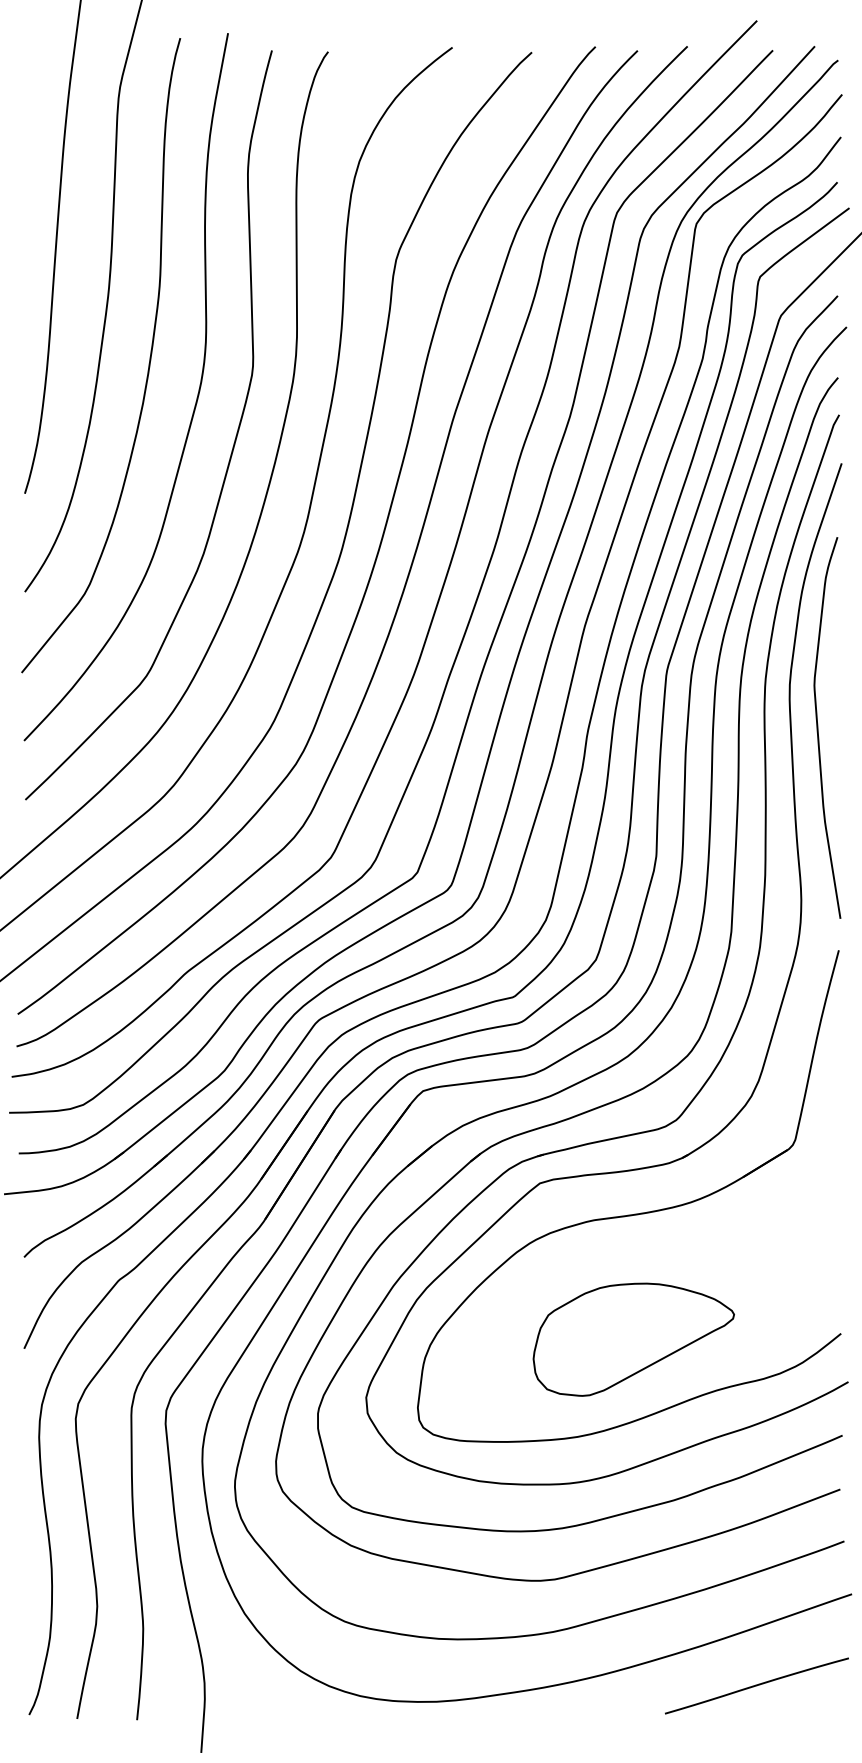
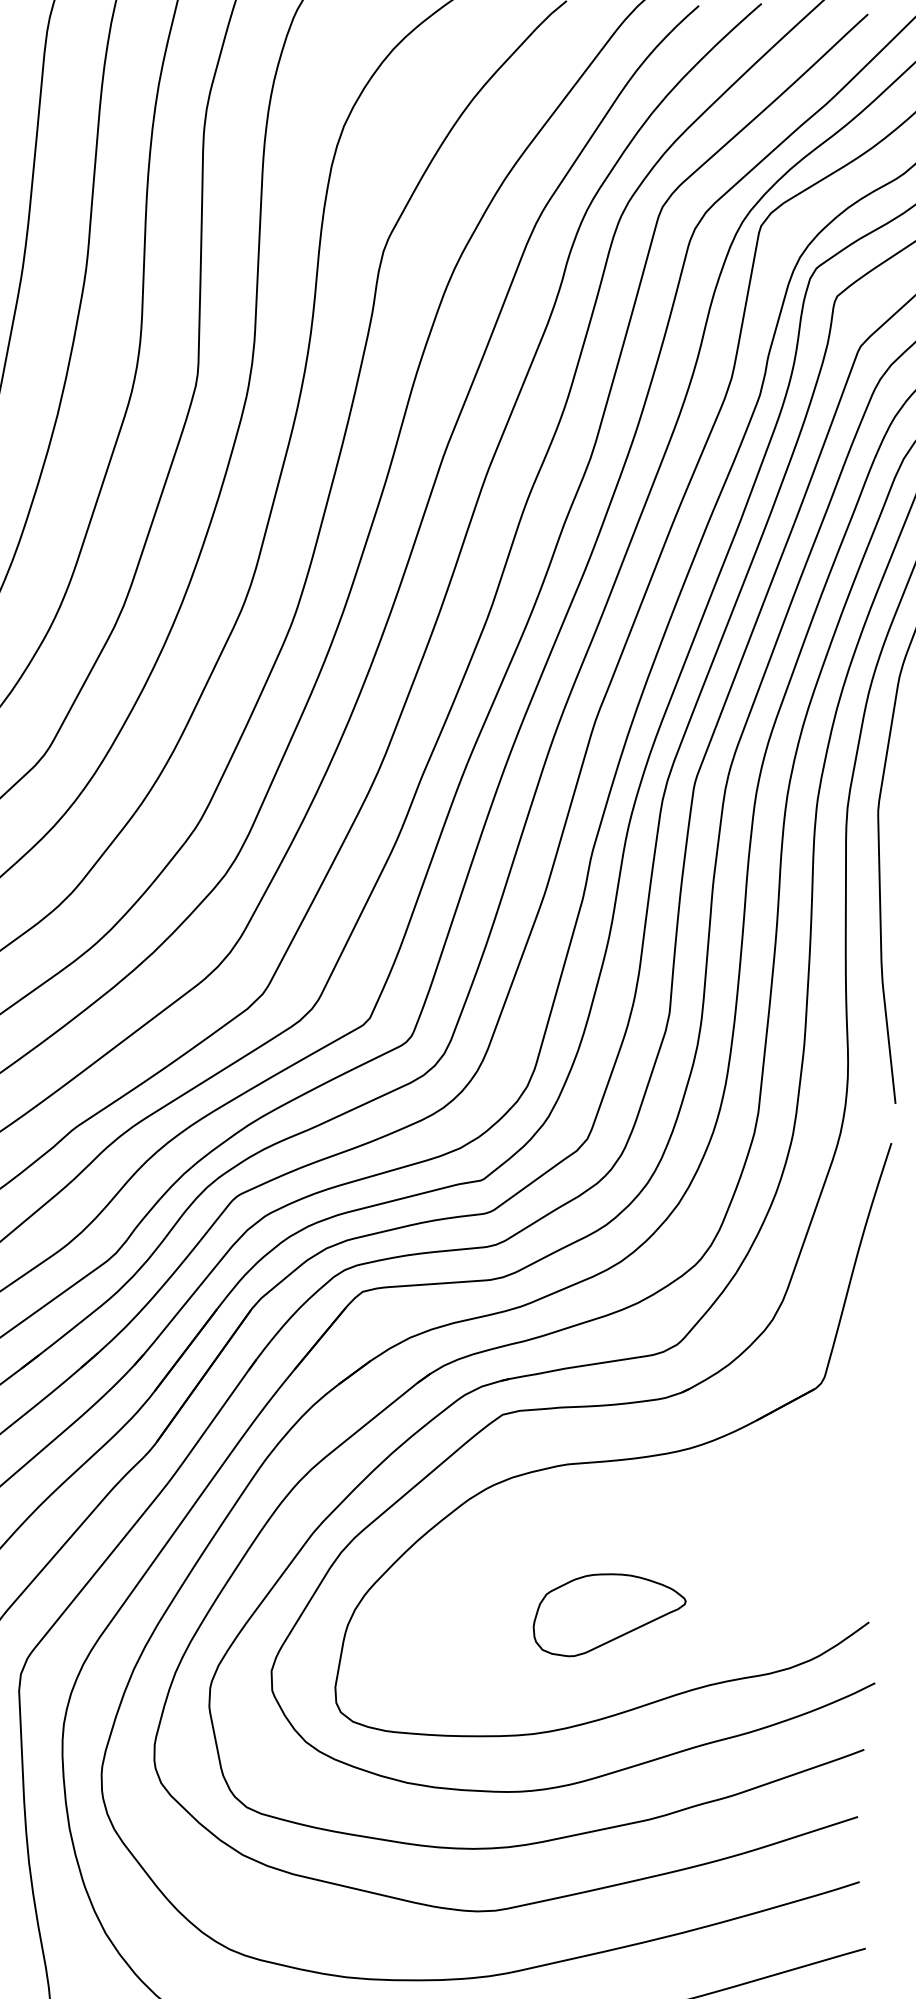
part: (633, 1339) -> (609, 1615), size x0.6

